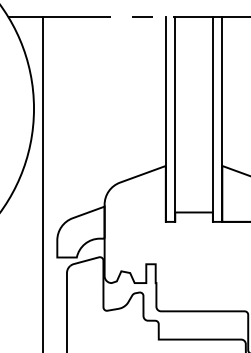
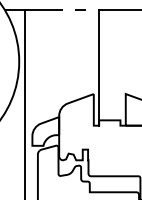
line: (165, 119) -> (93, 67), removed
line: (212, 119) -> (120, 67), removed
line: (221, 119) -> (125, 67), removed

